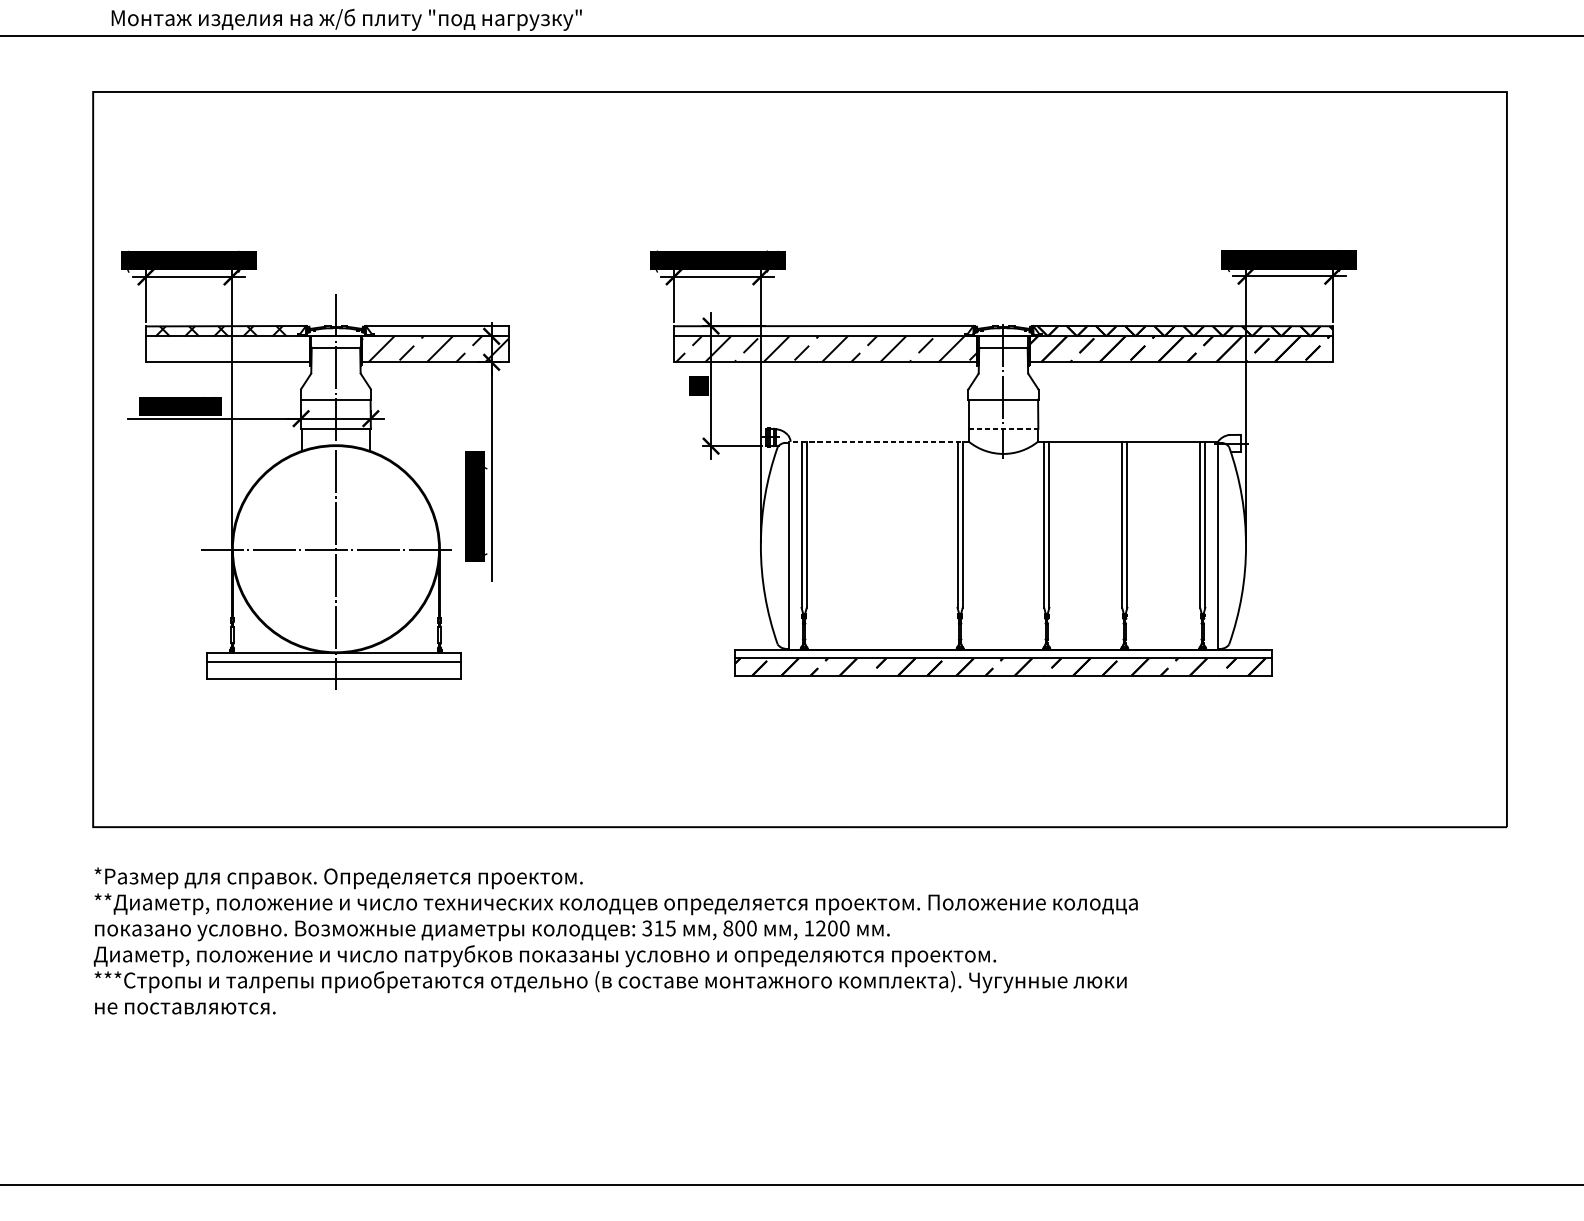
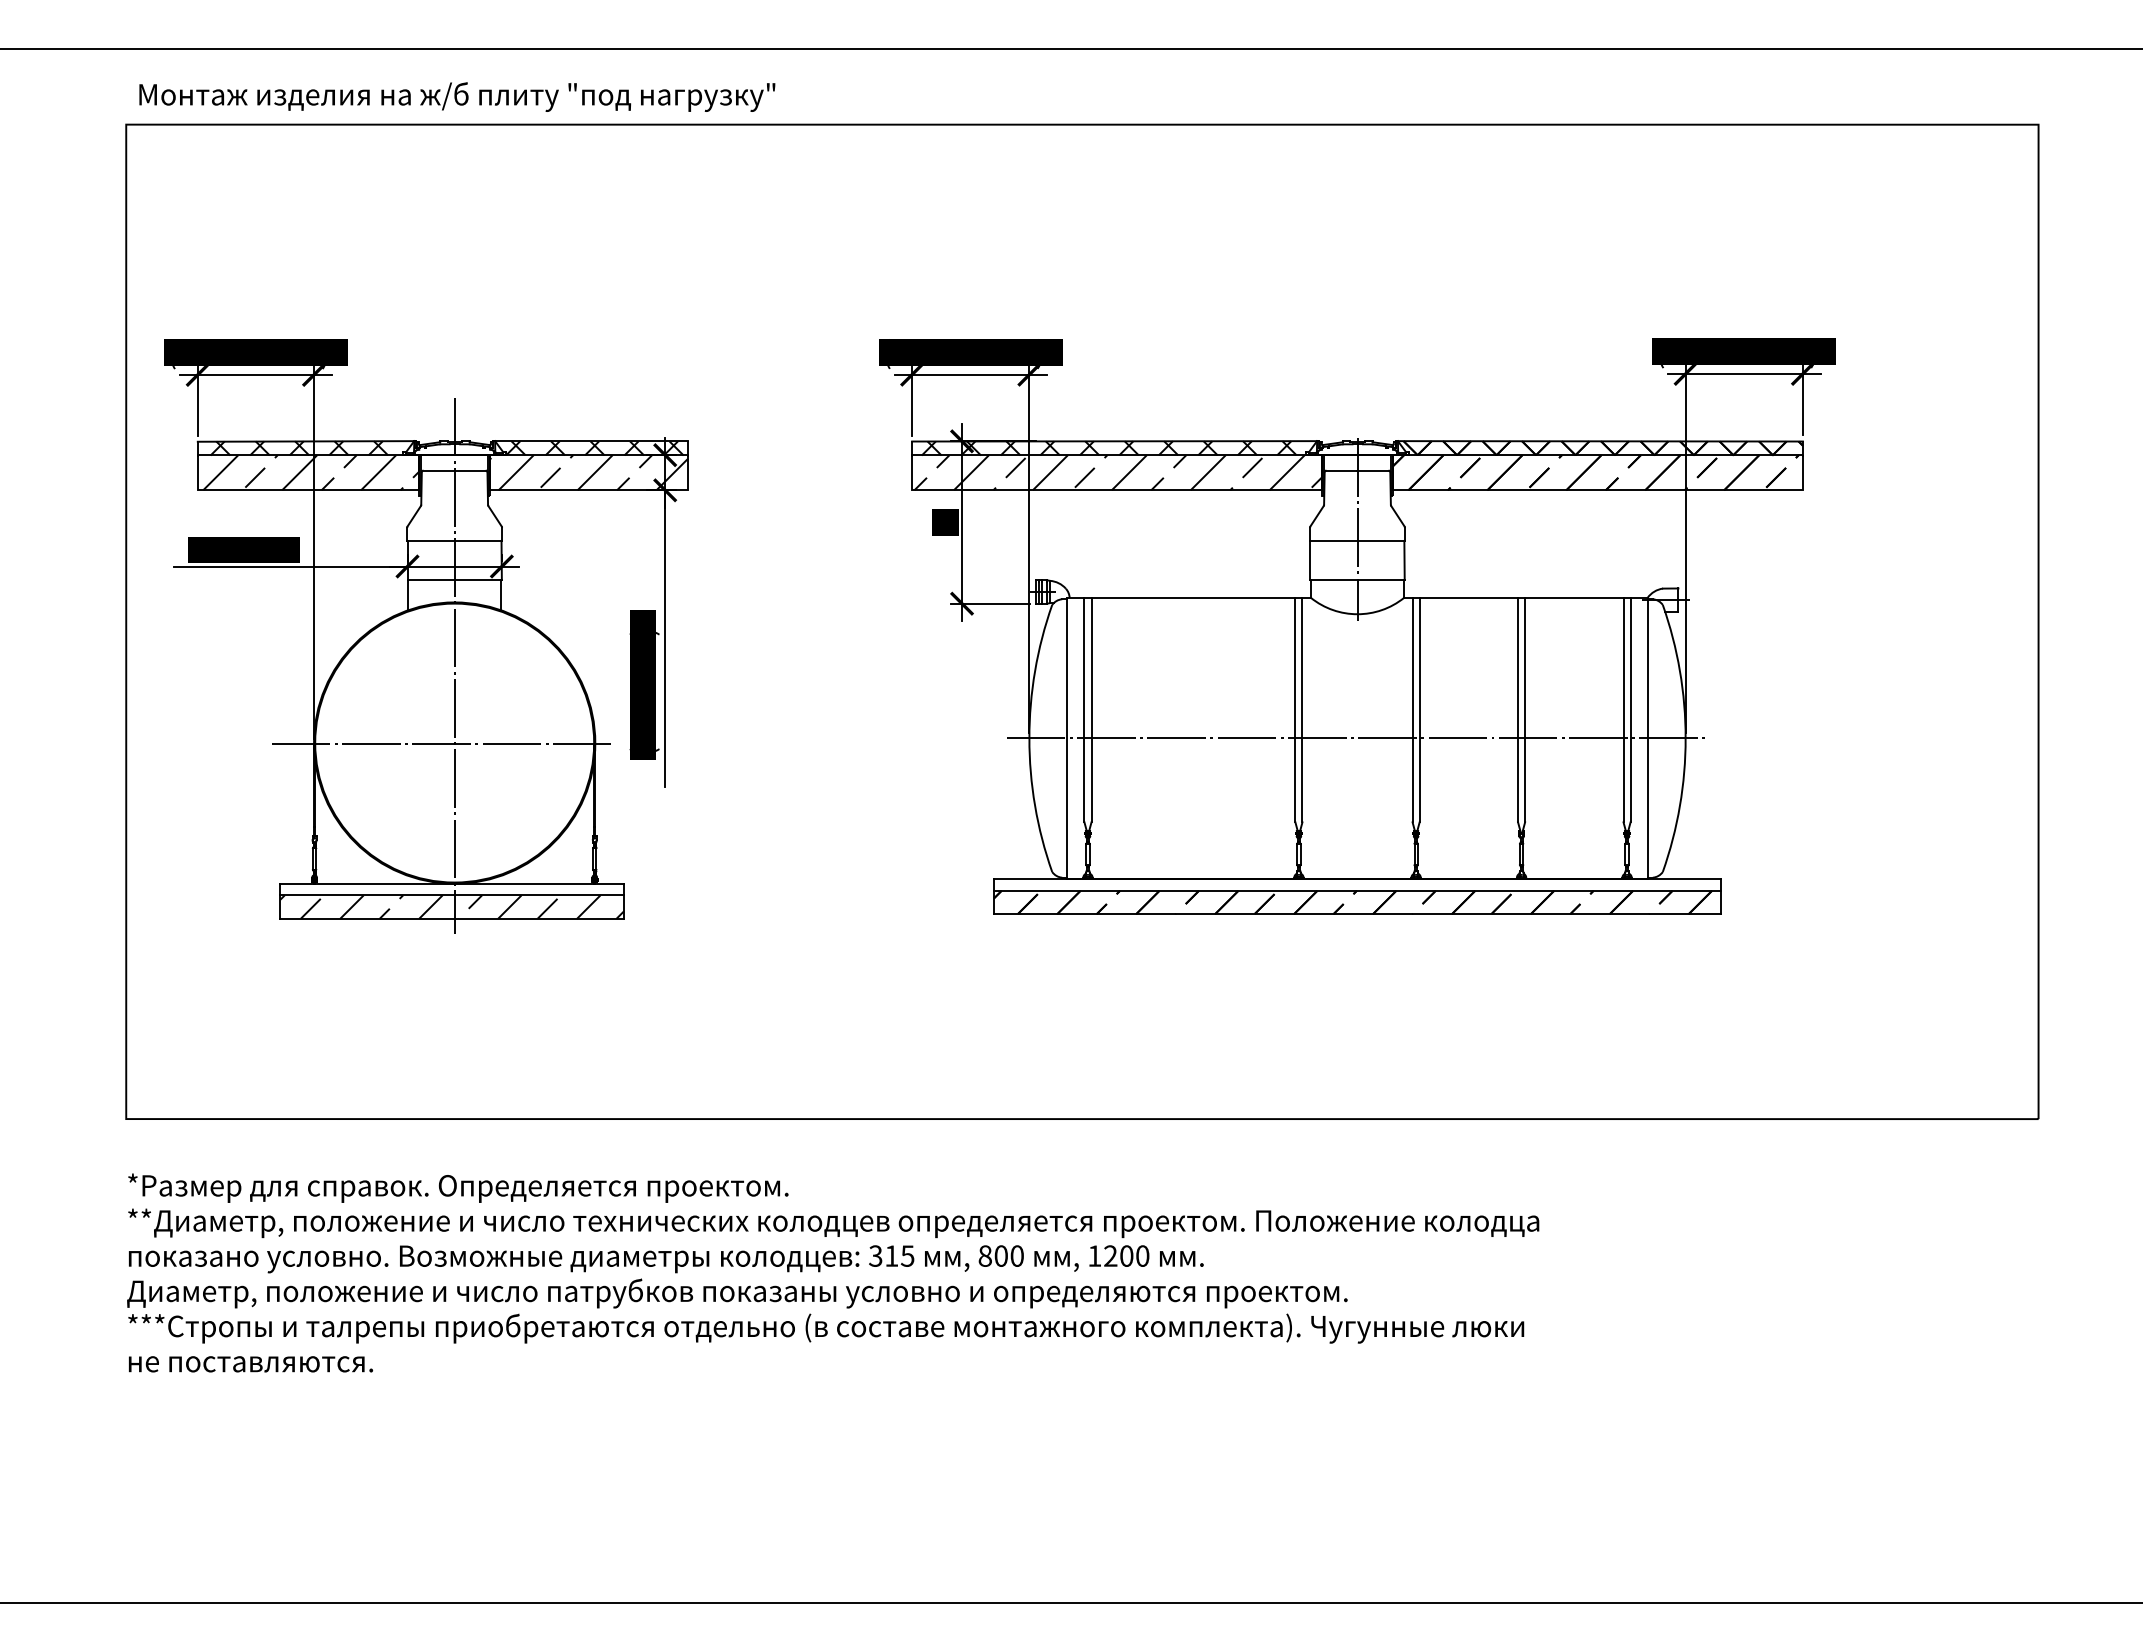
text: (346, 19) -> (457, 96), moved
hatch: (439, 331) -> (594, 448), added
hatch: (819, 331) -> (1108, 448), added
hatch: (230, 349) -> (311, 472), added
line: (1004, 429) -> (1358, 580), dashed -> solid
line: (878, 441) -> (1188, 597), dashed -> solid
line: (1003, 545) -> (1357, 738), added
hatch: (334, 670) -> (452, 906), added

